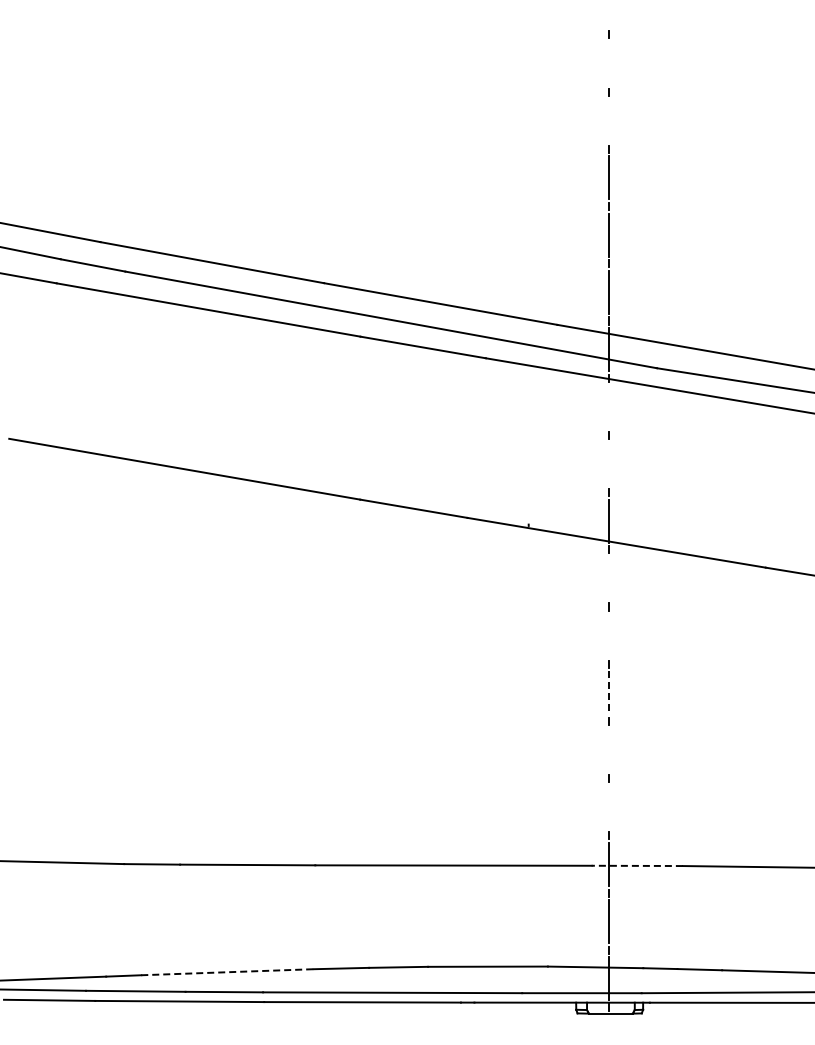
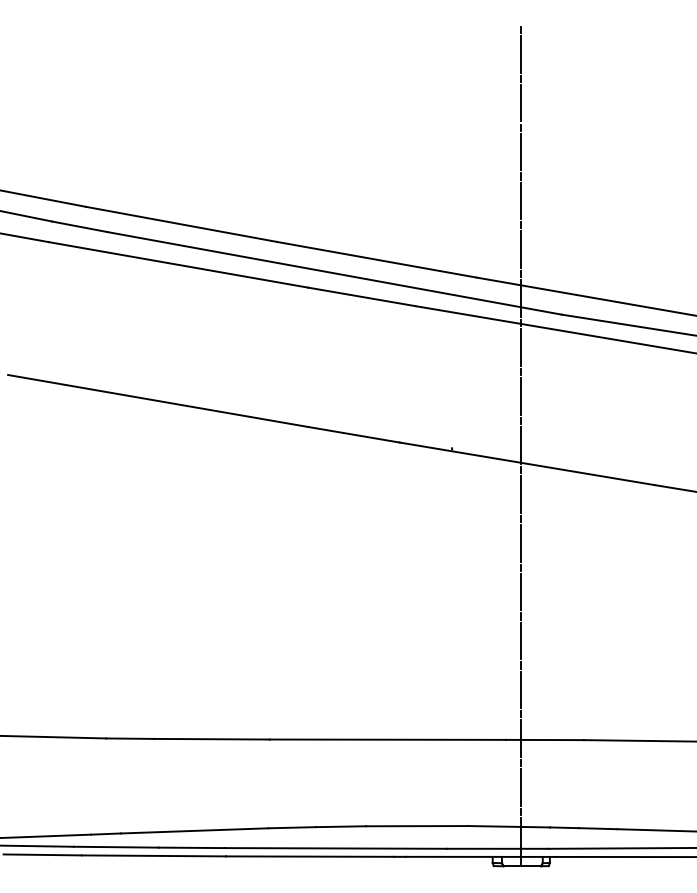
line: (609, 63) -> (521, 54), added
line: (609, 120) -> (521, 102), added
line: (609, 406) -> (521, 347), added
line: (609, 463) -> (521, 396), added
line: (609, 577) -> (521, 493), added
line: (609, 635) -> (521, 543), added
line: (609, 693) -> (521, 592), dashed -> solid
line: (609, 749) -> (521, 640), added
line: (609, 806) -> (521, 689), added
line: (637, 865) -> (545, 739), dashed -> solid
line: (228, 972) -> (195, 831), dashed -> solid

